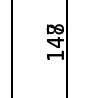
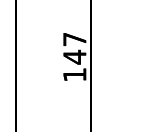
text: (54, 29) -> (73, 39), 148 -> 147

